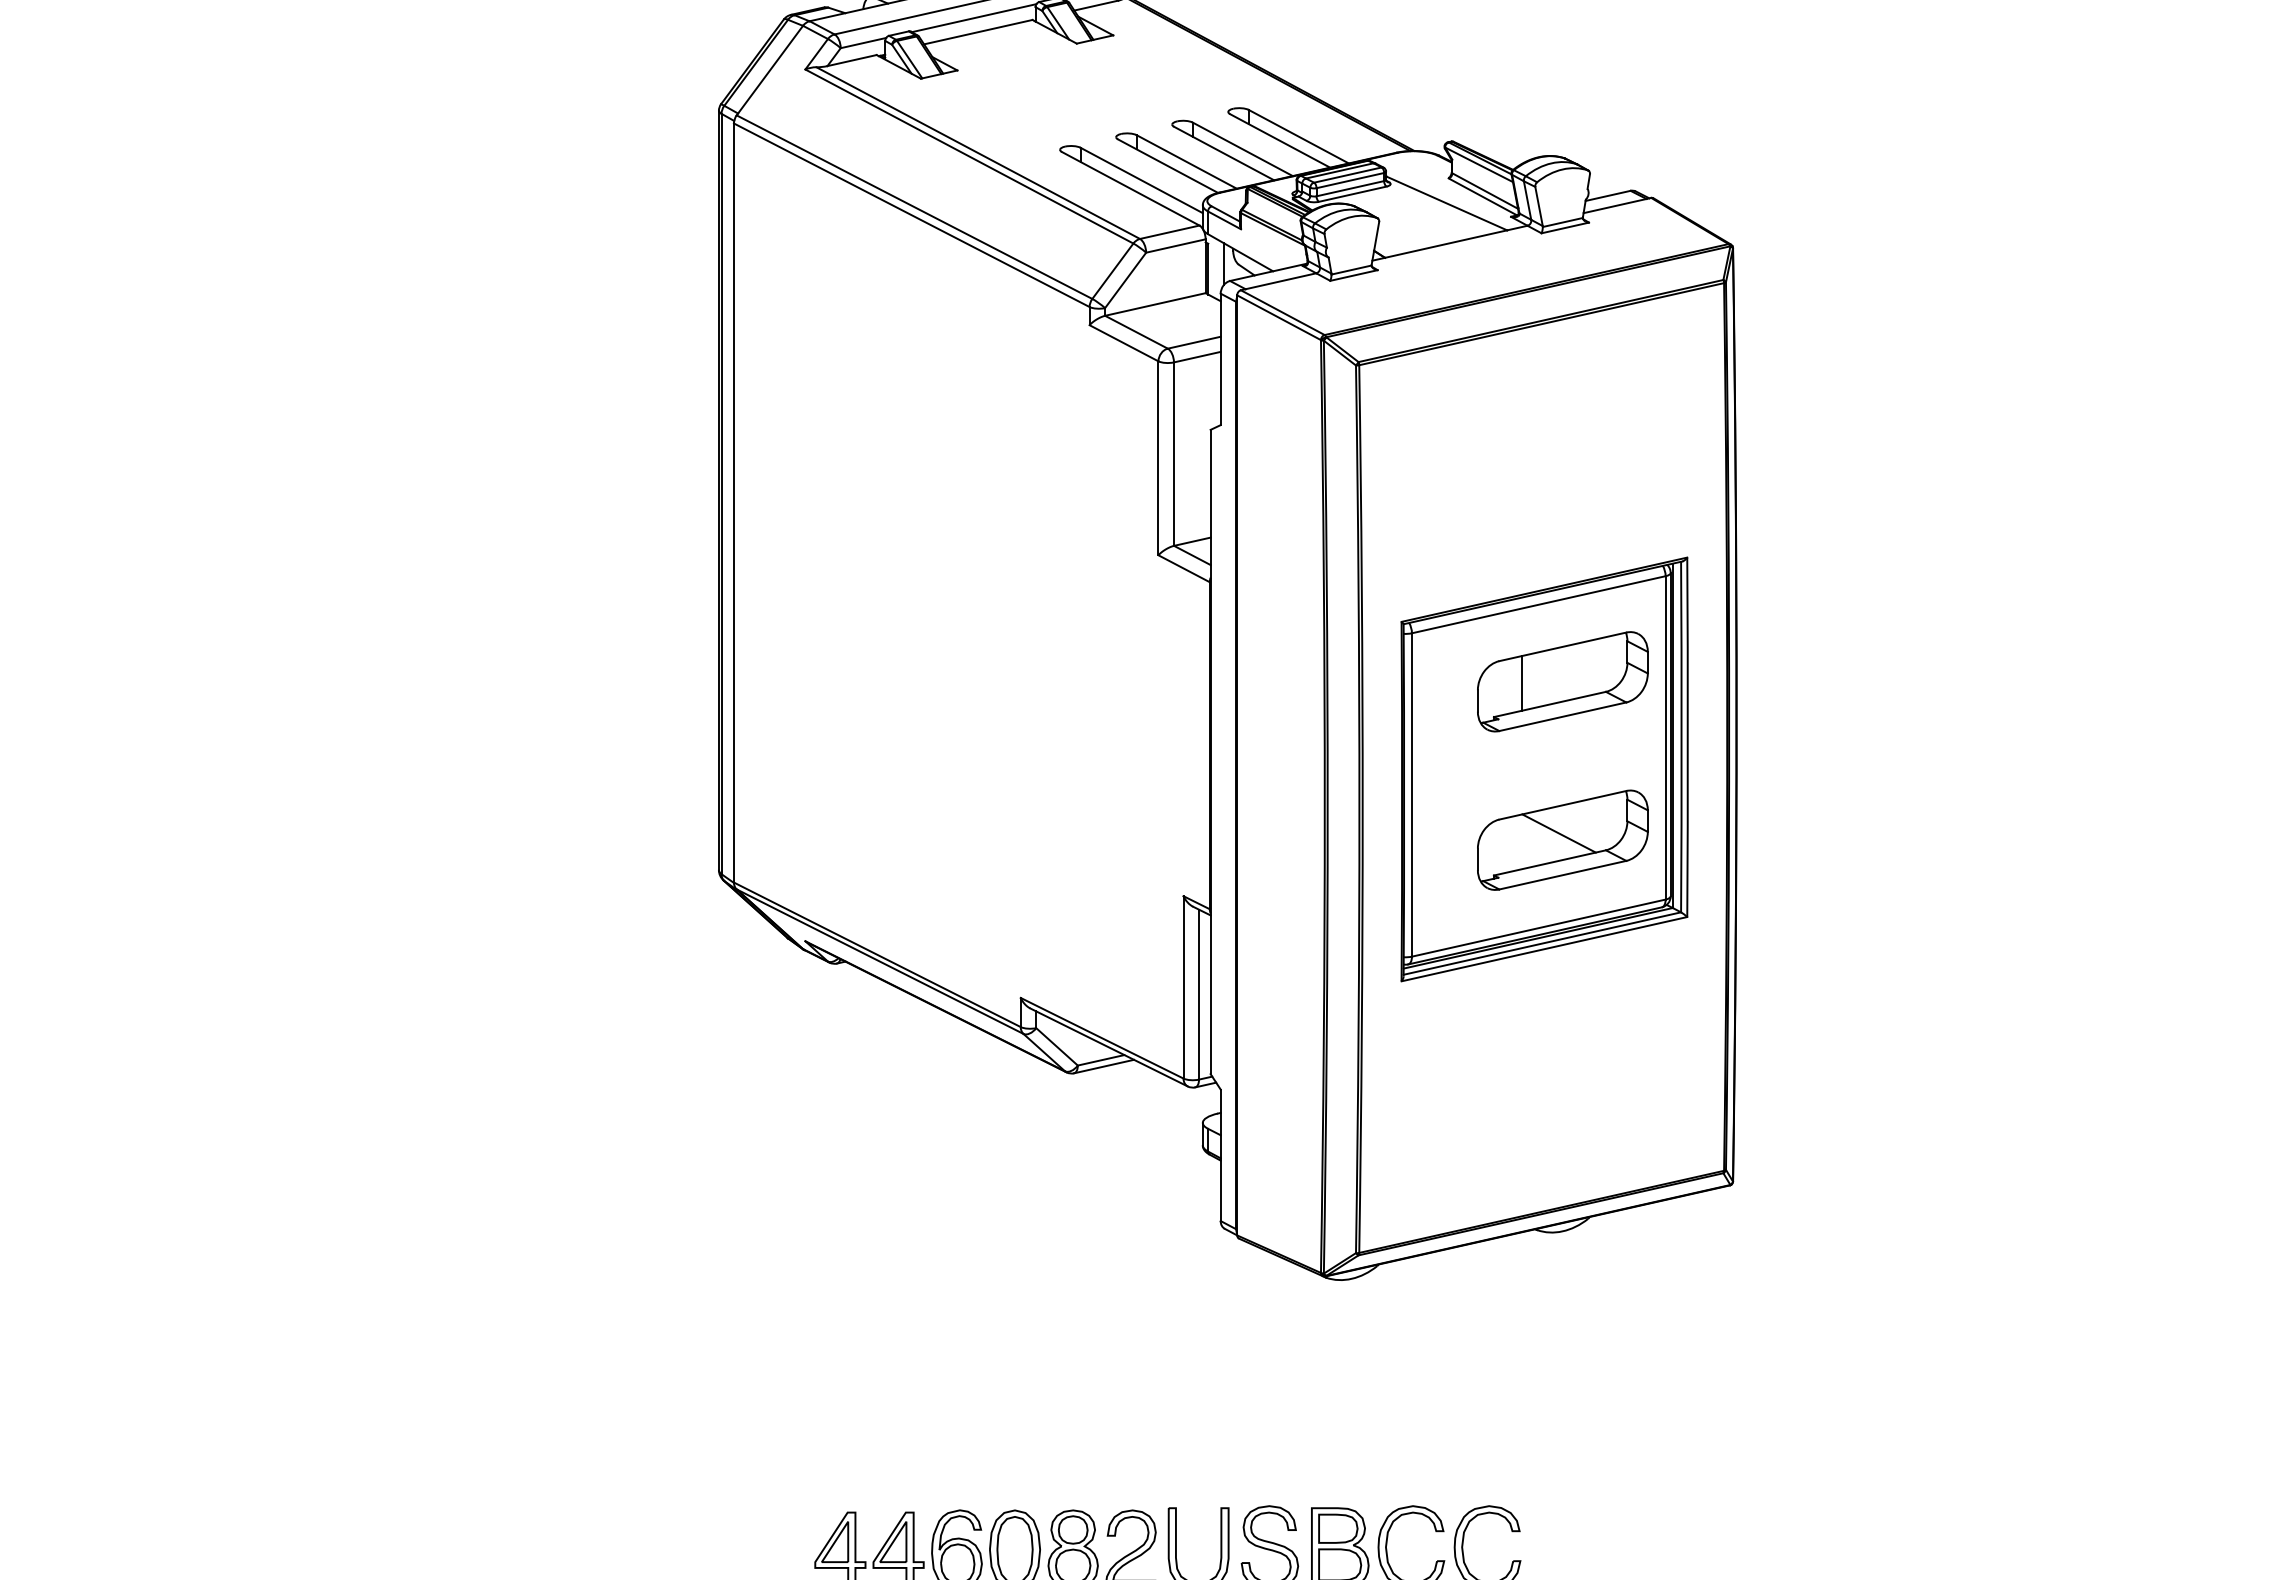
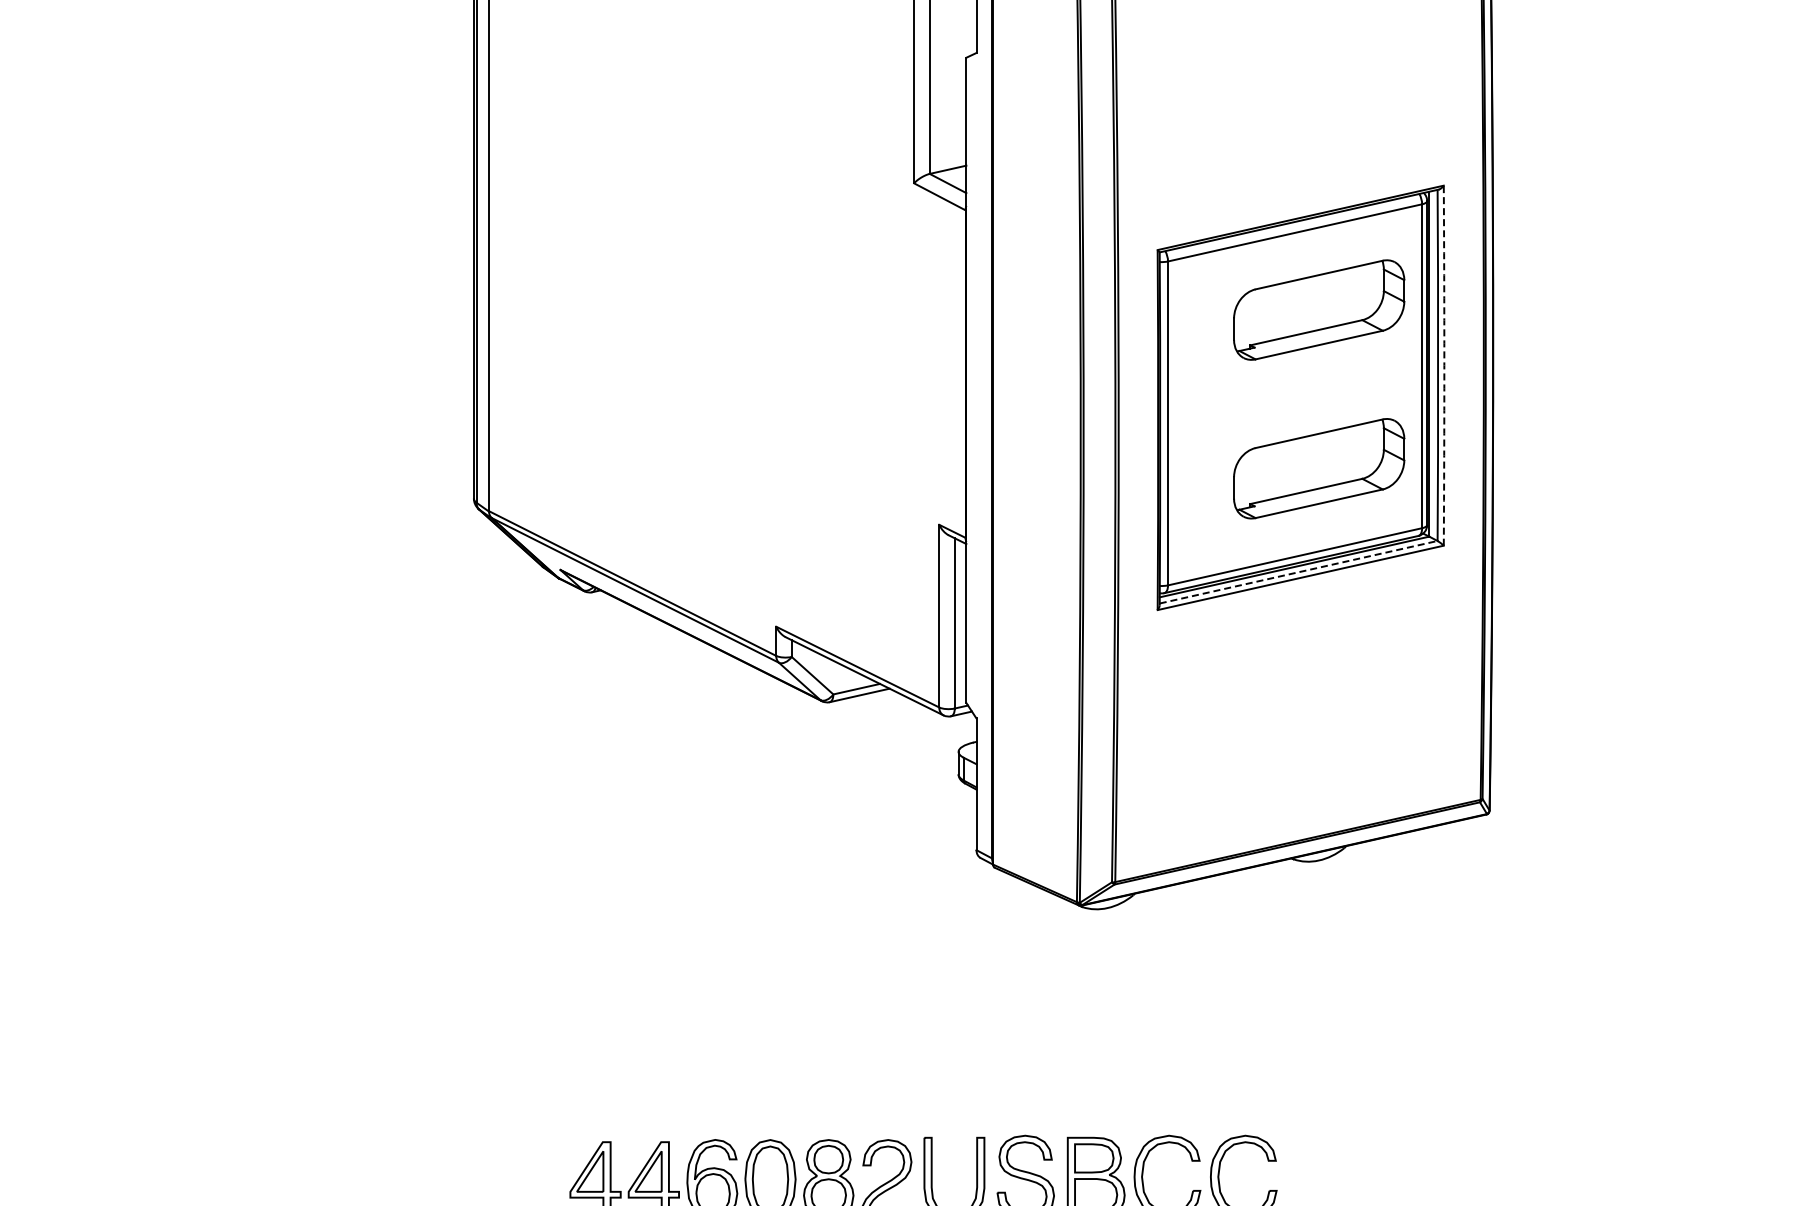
line: (1521, 683) -> (1277, 311), removed
arc: (1687, 737) -> (1444, 365), solid -> dashed
line: (1558, 833) -> (1314, 462), removed
line: (1542, 943) -> (1298, 572), solid -> dashed

